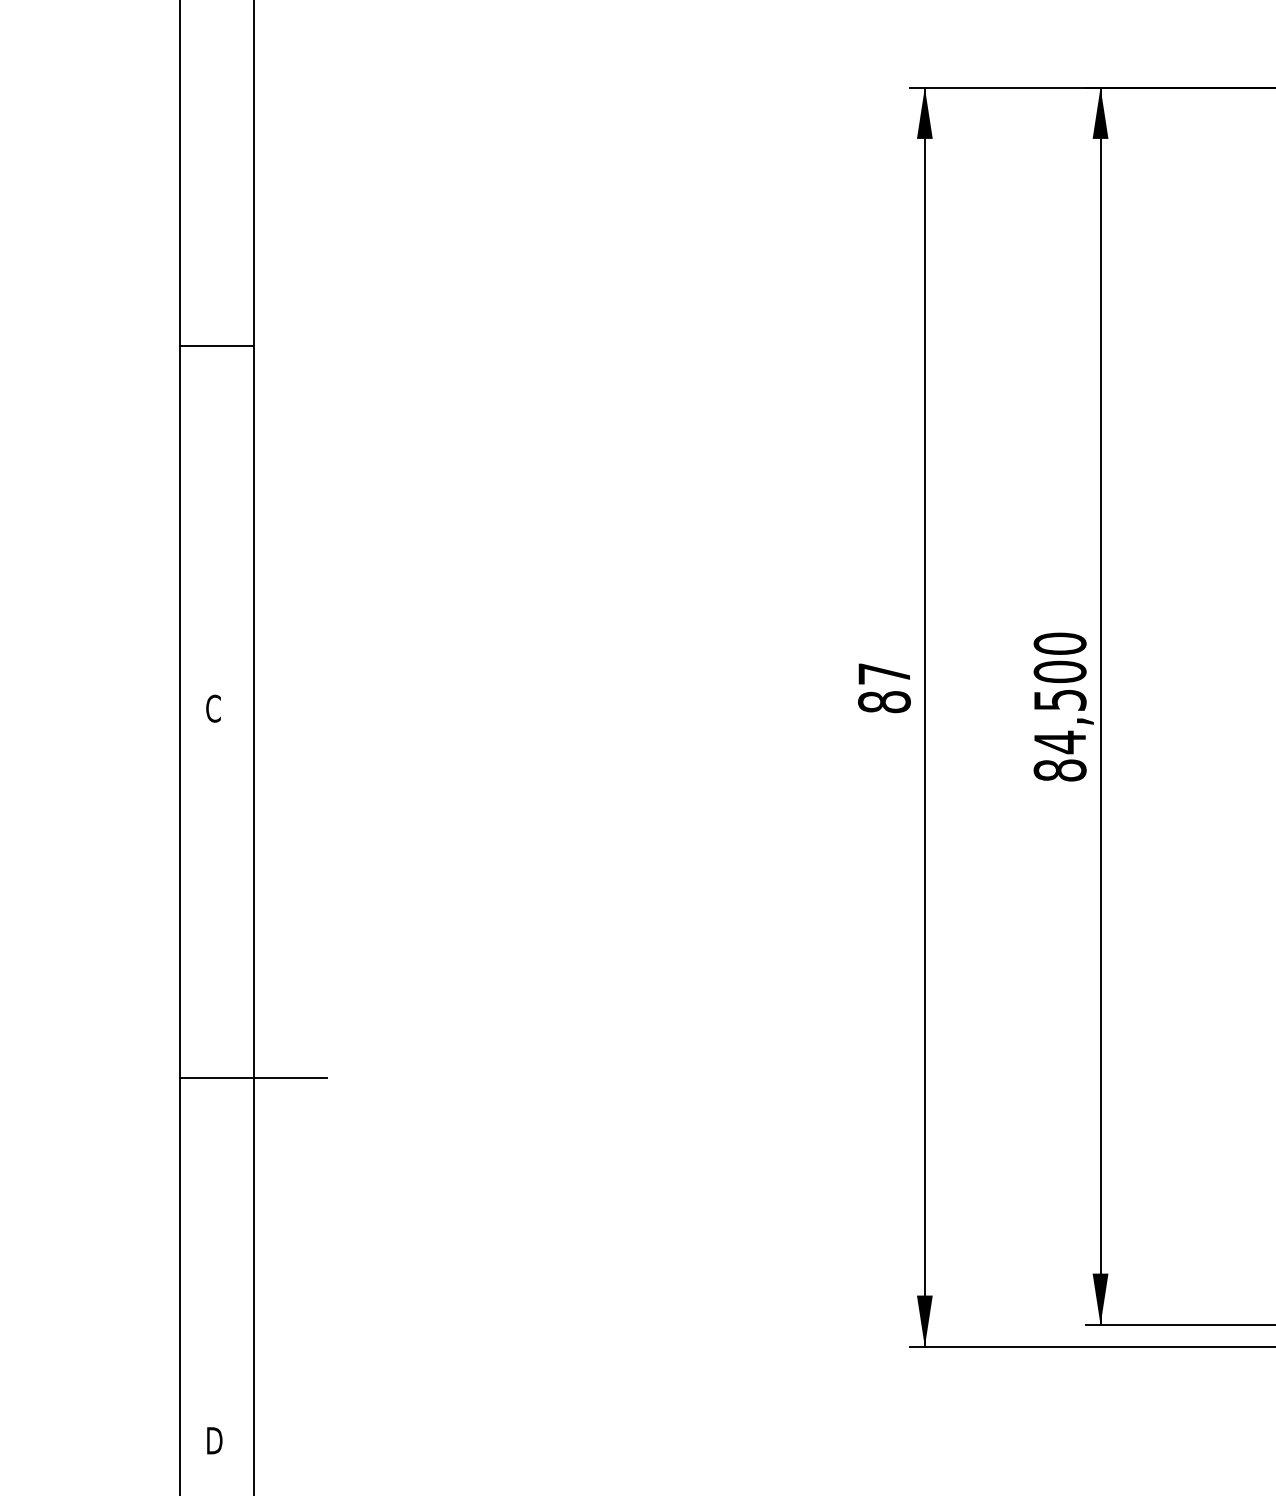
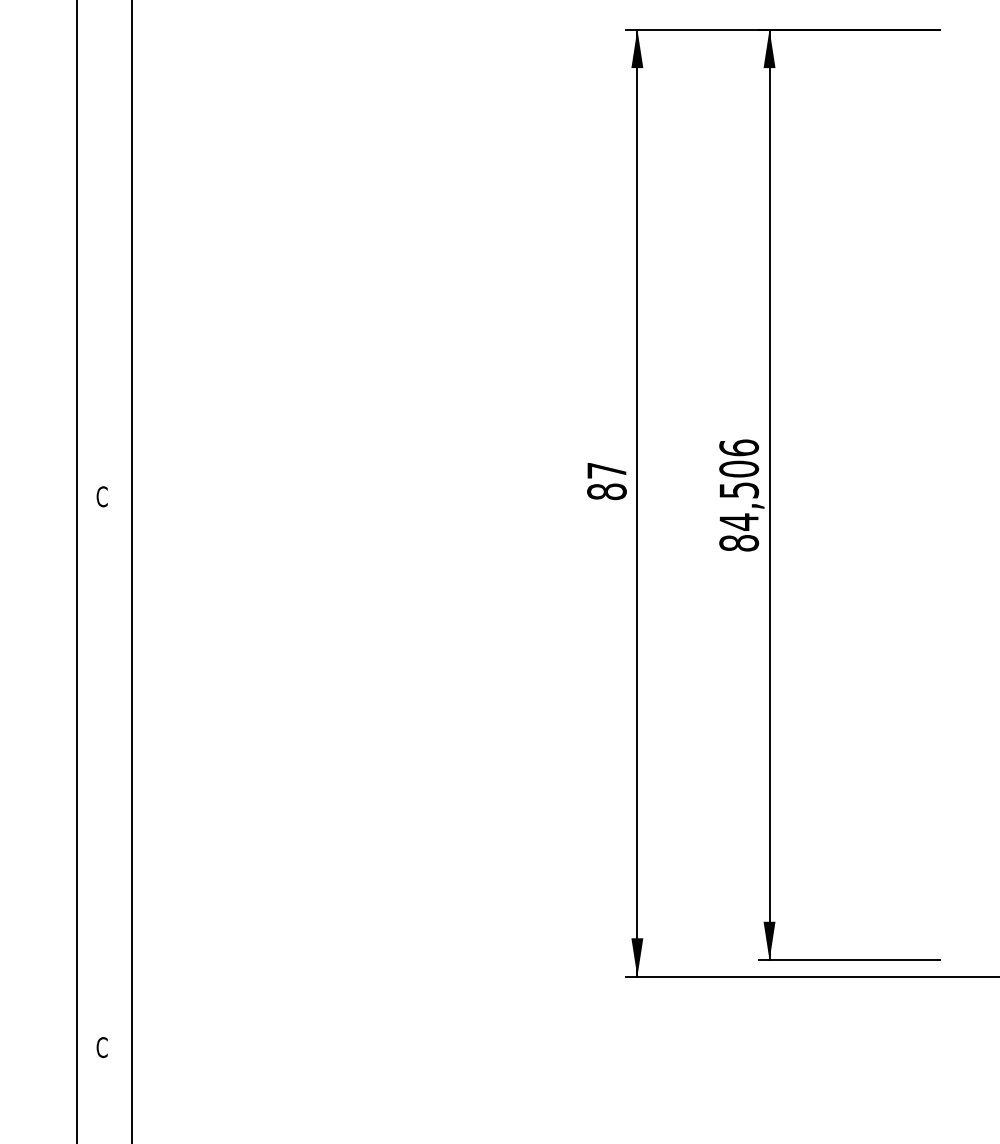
line: (216, 346) -> (104, 224), removed
text: (1059, 643) -> (738, 447), 84,500 -> 84,506
line: (253, 1077) -> (132, 774), removed
text: (213, 1440) -> (102, 1047), D -> C

